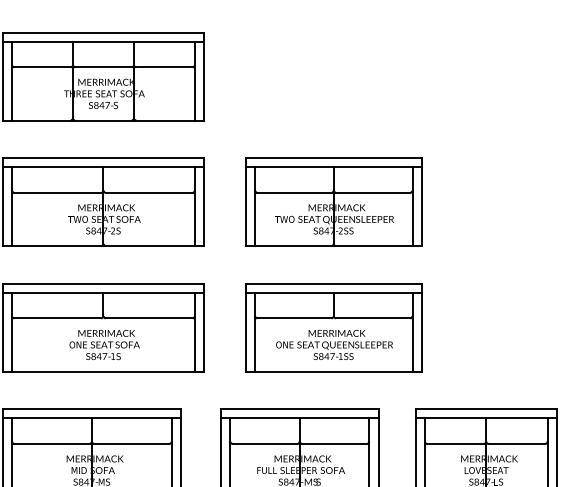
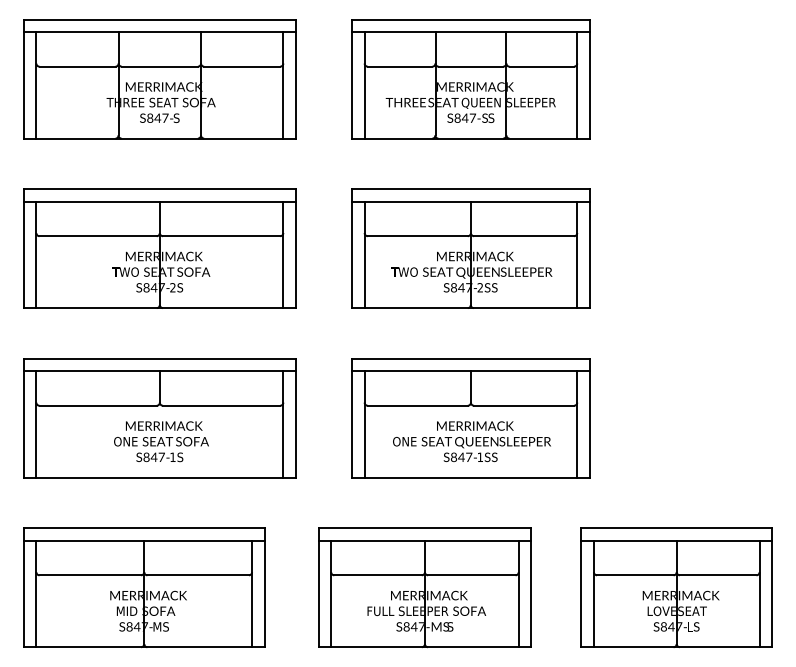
part: (333, 76) -> (470, 79), added

